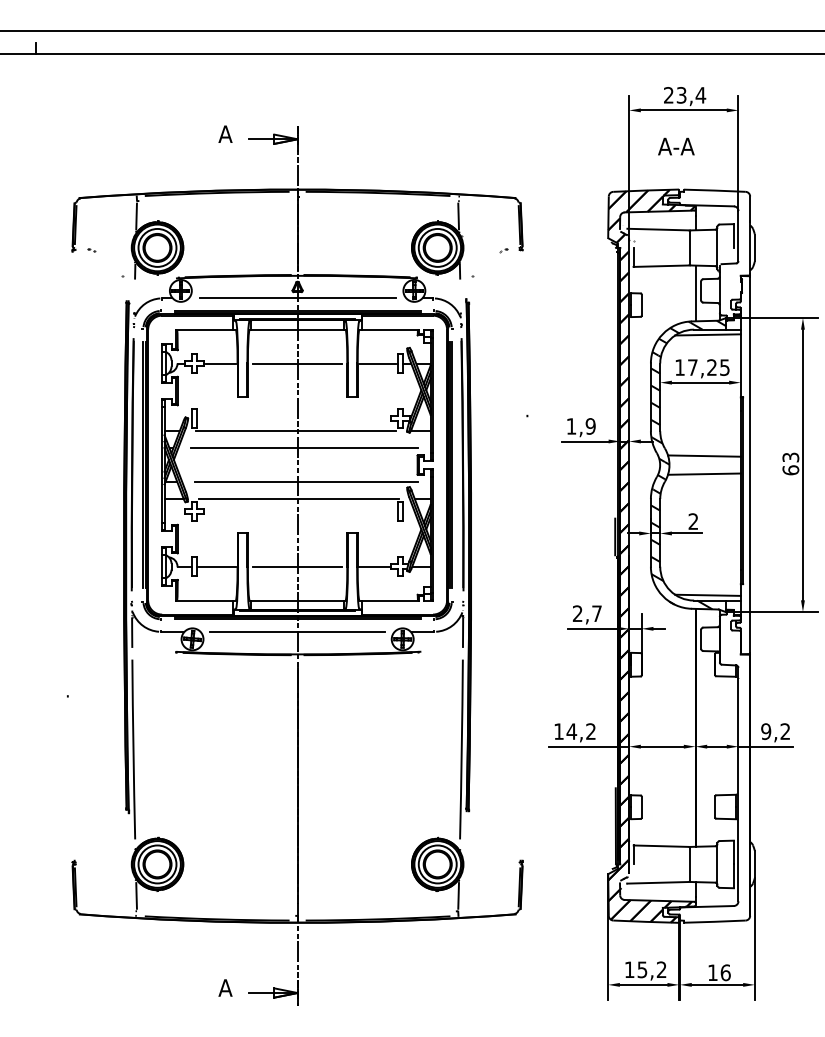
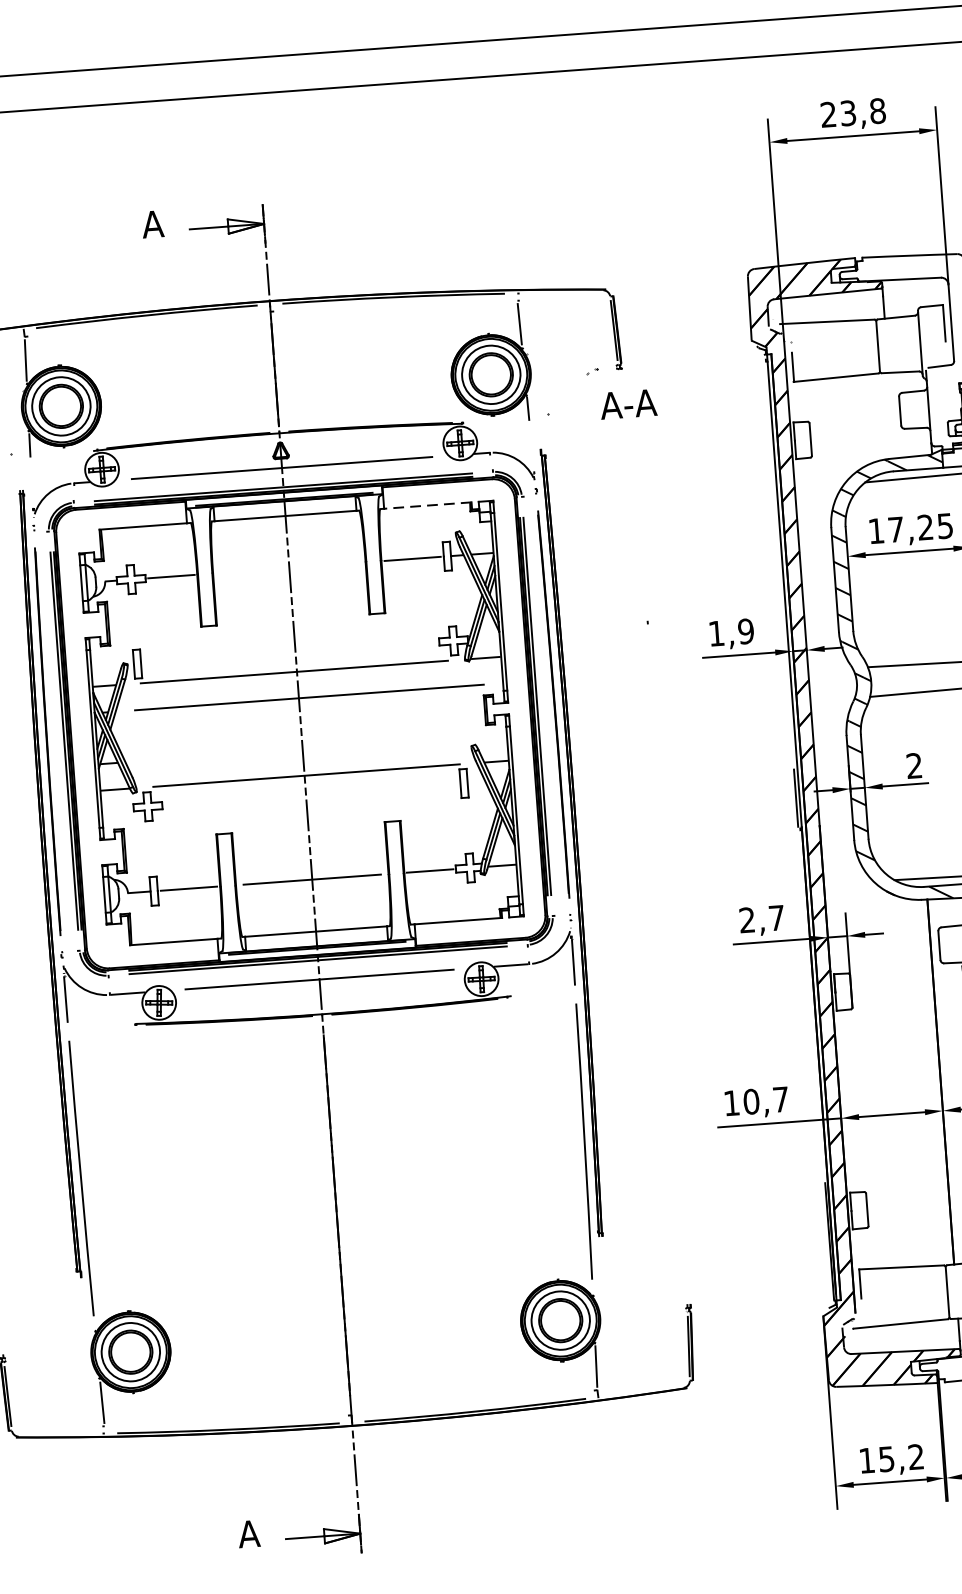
text: (700, 95) -> (877, 111), 23,4 -> 23,8
text: (676, 146) -> (628, 404), moved
line: (695, 293) -> (891, 415), removed
line: (389, 329) -> (426, 505), solid -> dashed
line: (297, 363) -> (289, 567), removed
line: (306, 481) -> (316, 747), removed
text: (580, 731) -> (764, 1100), 14,2 -> 10,7

